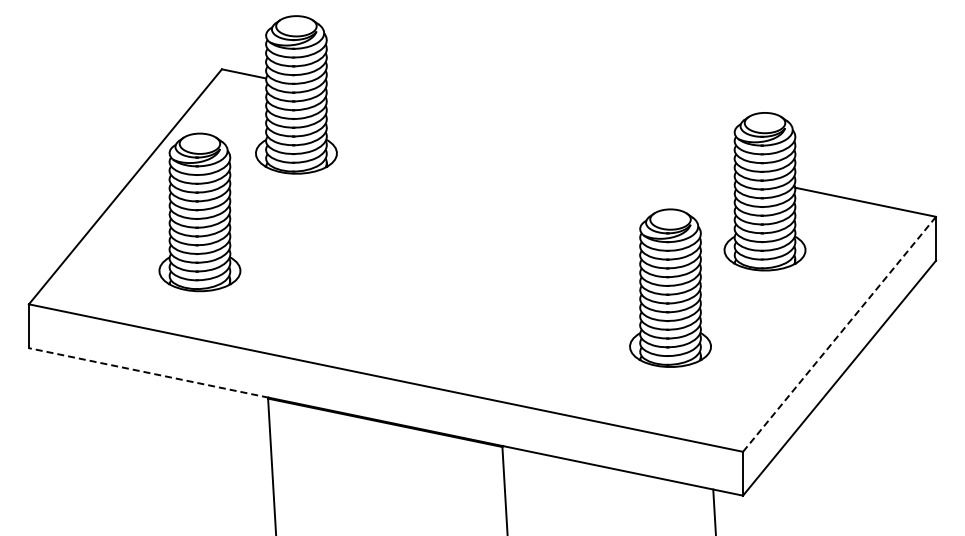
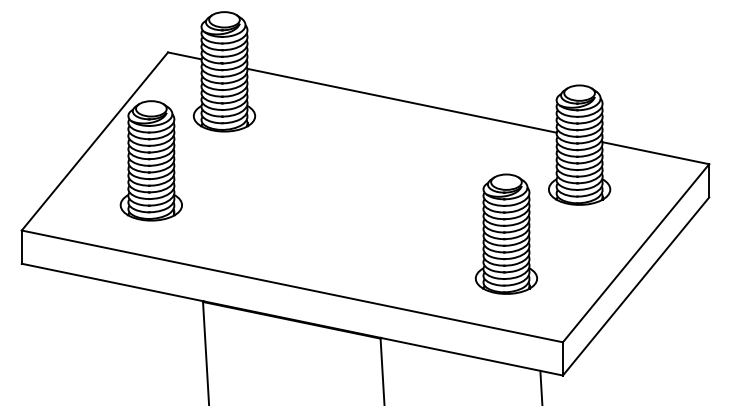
line: (530, 132) -> (401, 100), added
part: (670, 287) -> (506, 233), moved
line: (839, 333) -> (636, 252), dashed -> solid
line: (148, 372) -> (112, 282), dashed -> solid

